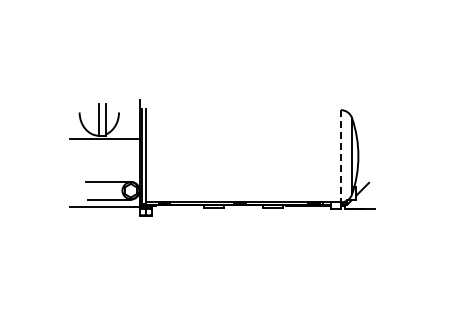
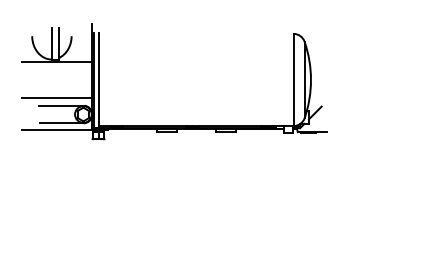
line: (340, 156) -> (293, 80), dashed -> solid
line: (104, 174) -> (57, 98), added

